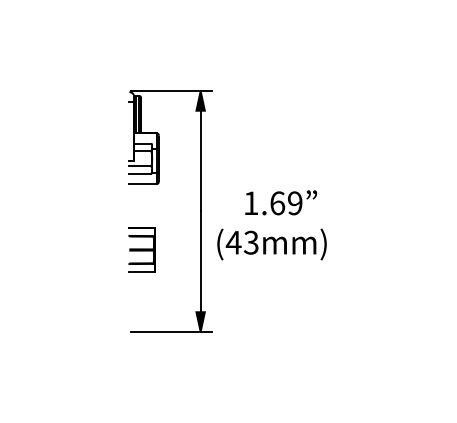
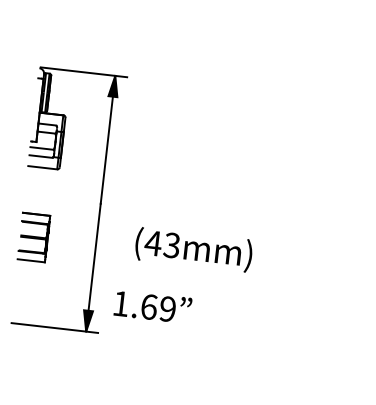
text: (281, 202) -> (153, 306), moved
text: (271, 244) -> (193, 249), moved

